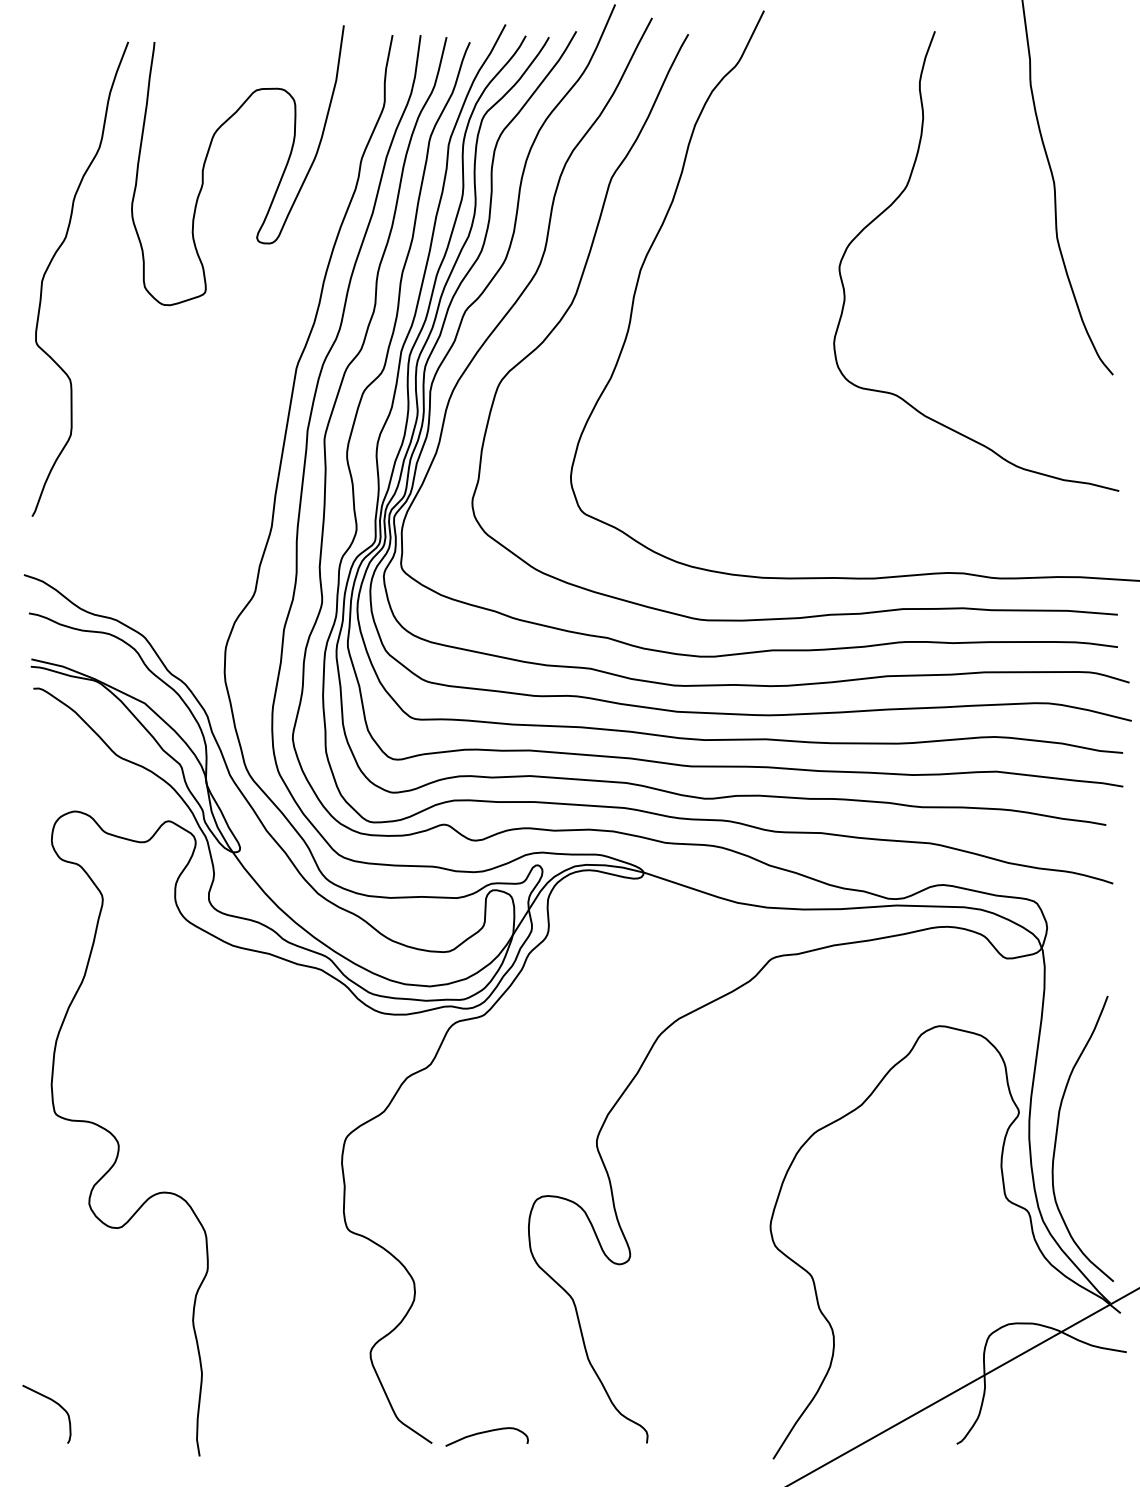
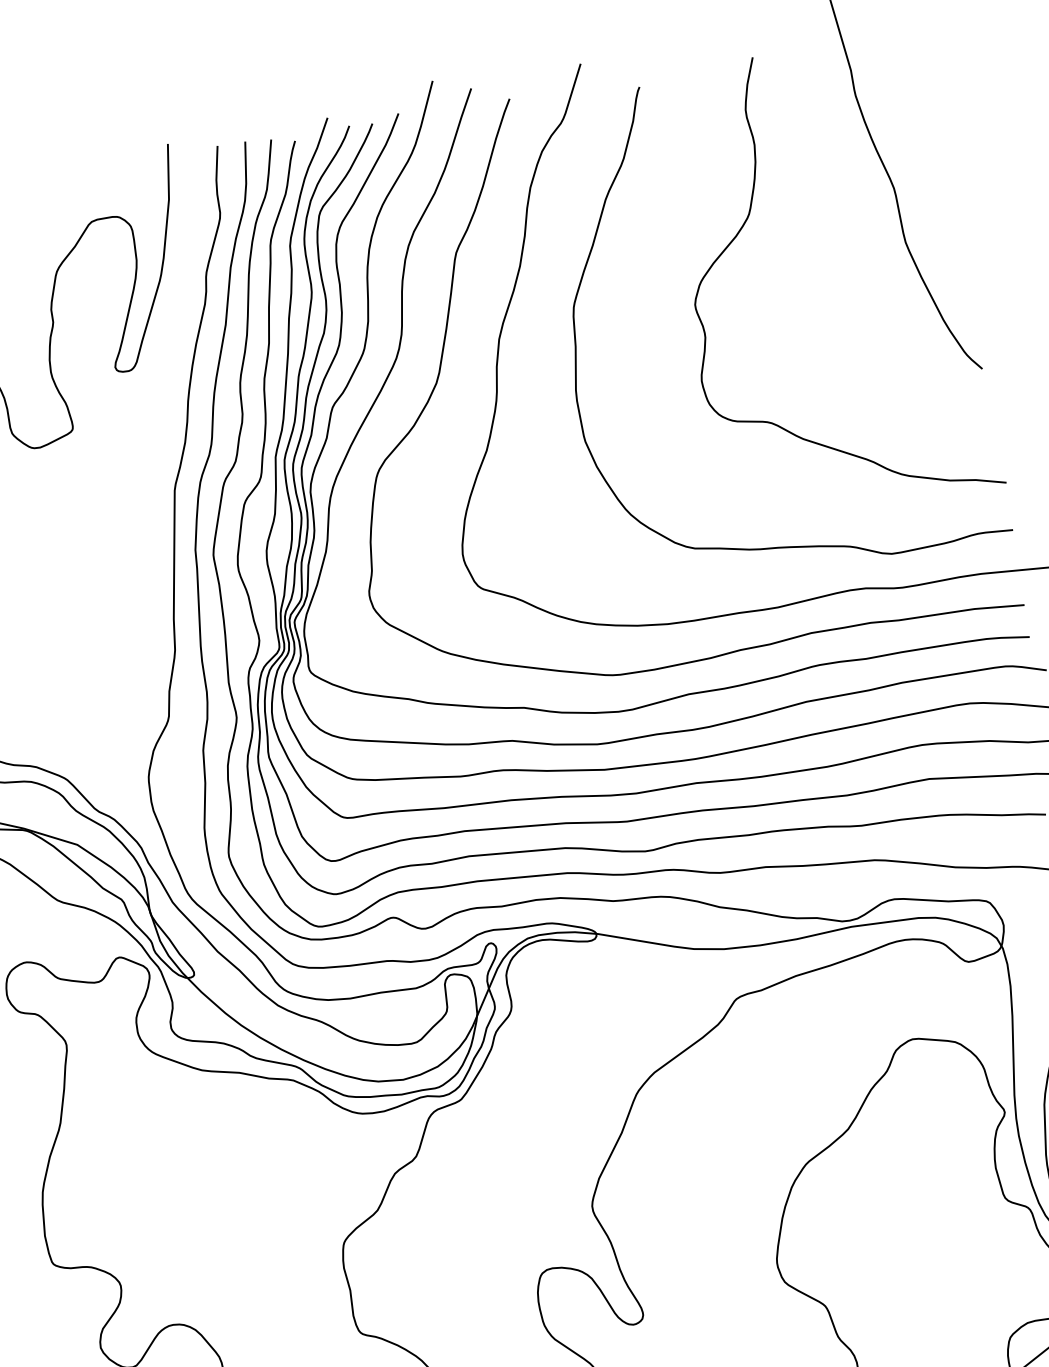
curve: (740, 208) -> (588, 262), added

